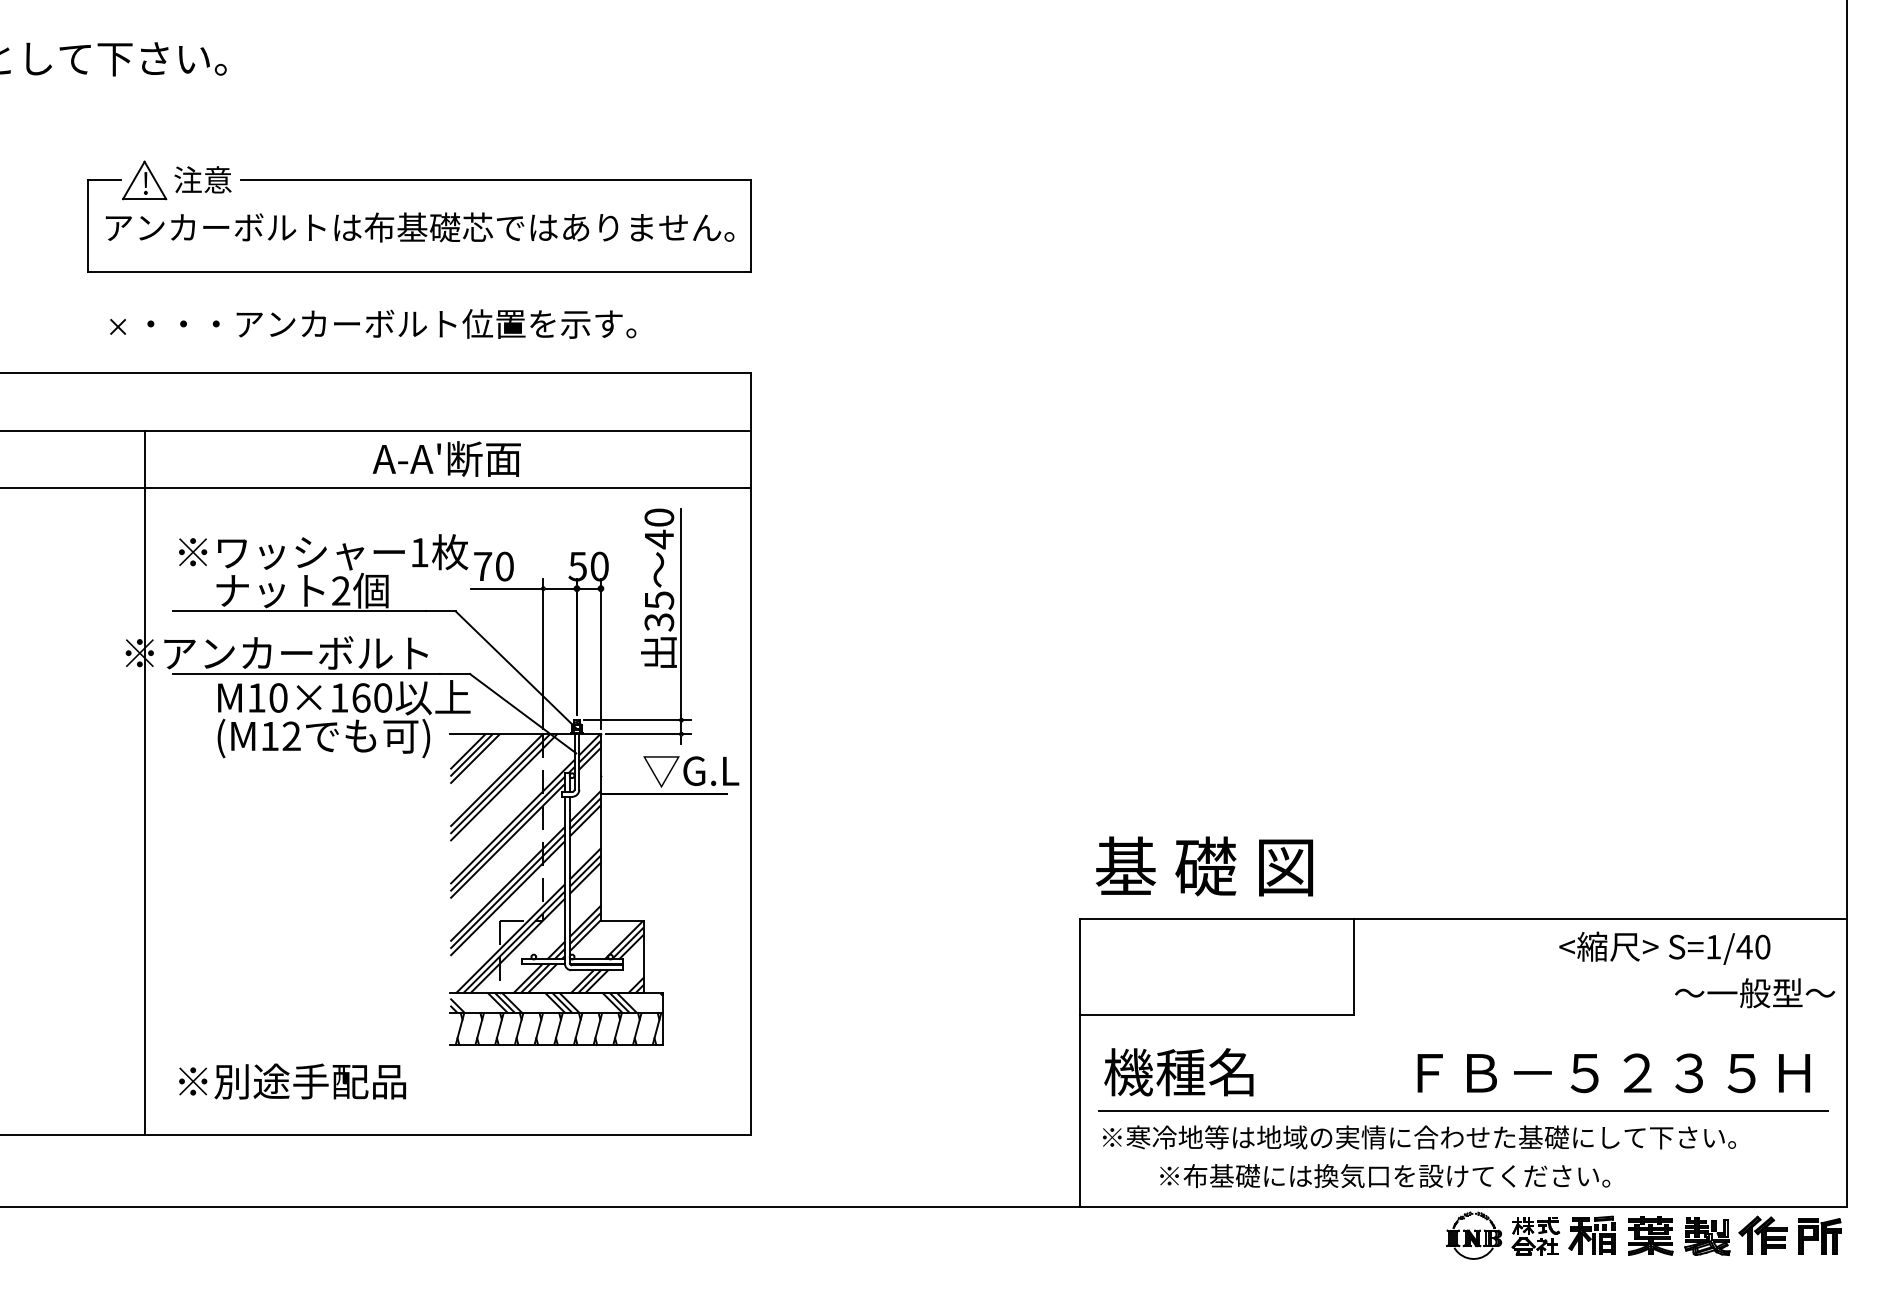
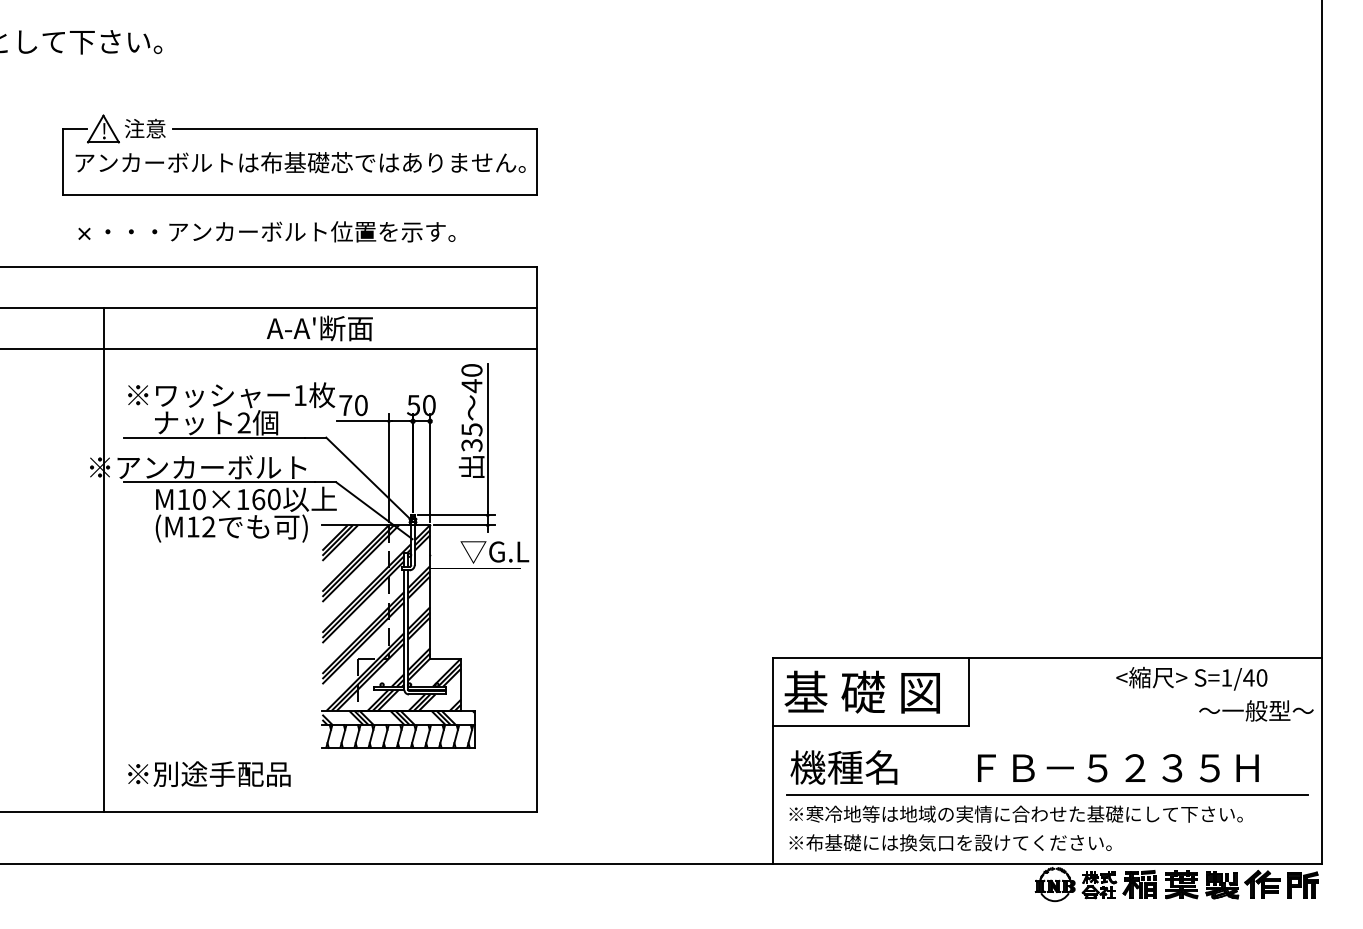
text: (1203, 865) -> (861, 691), moved
text: (1614, 1073) -> (1118, 768), moved
text: (1385, 1175) -> (950, 842), moved

